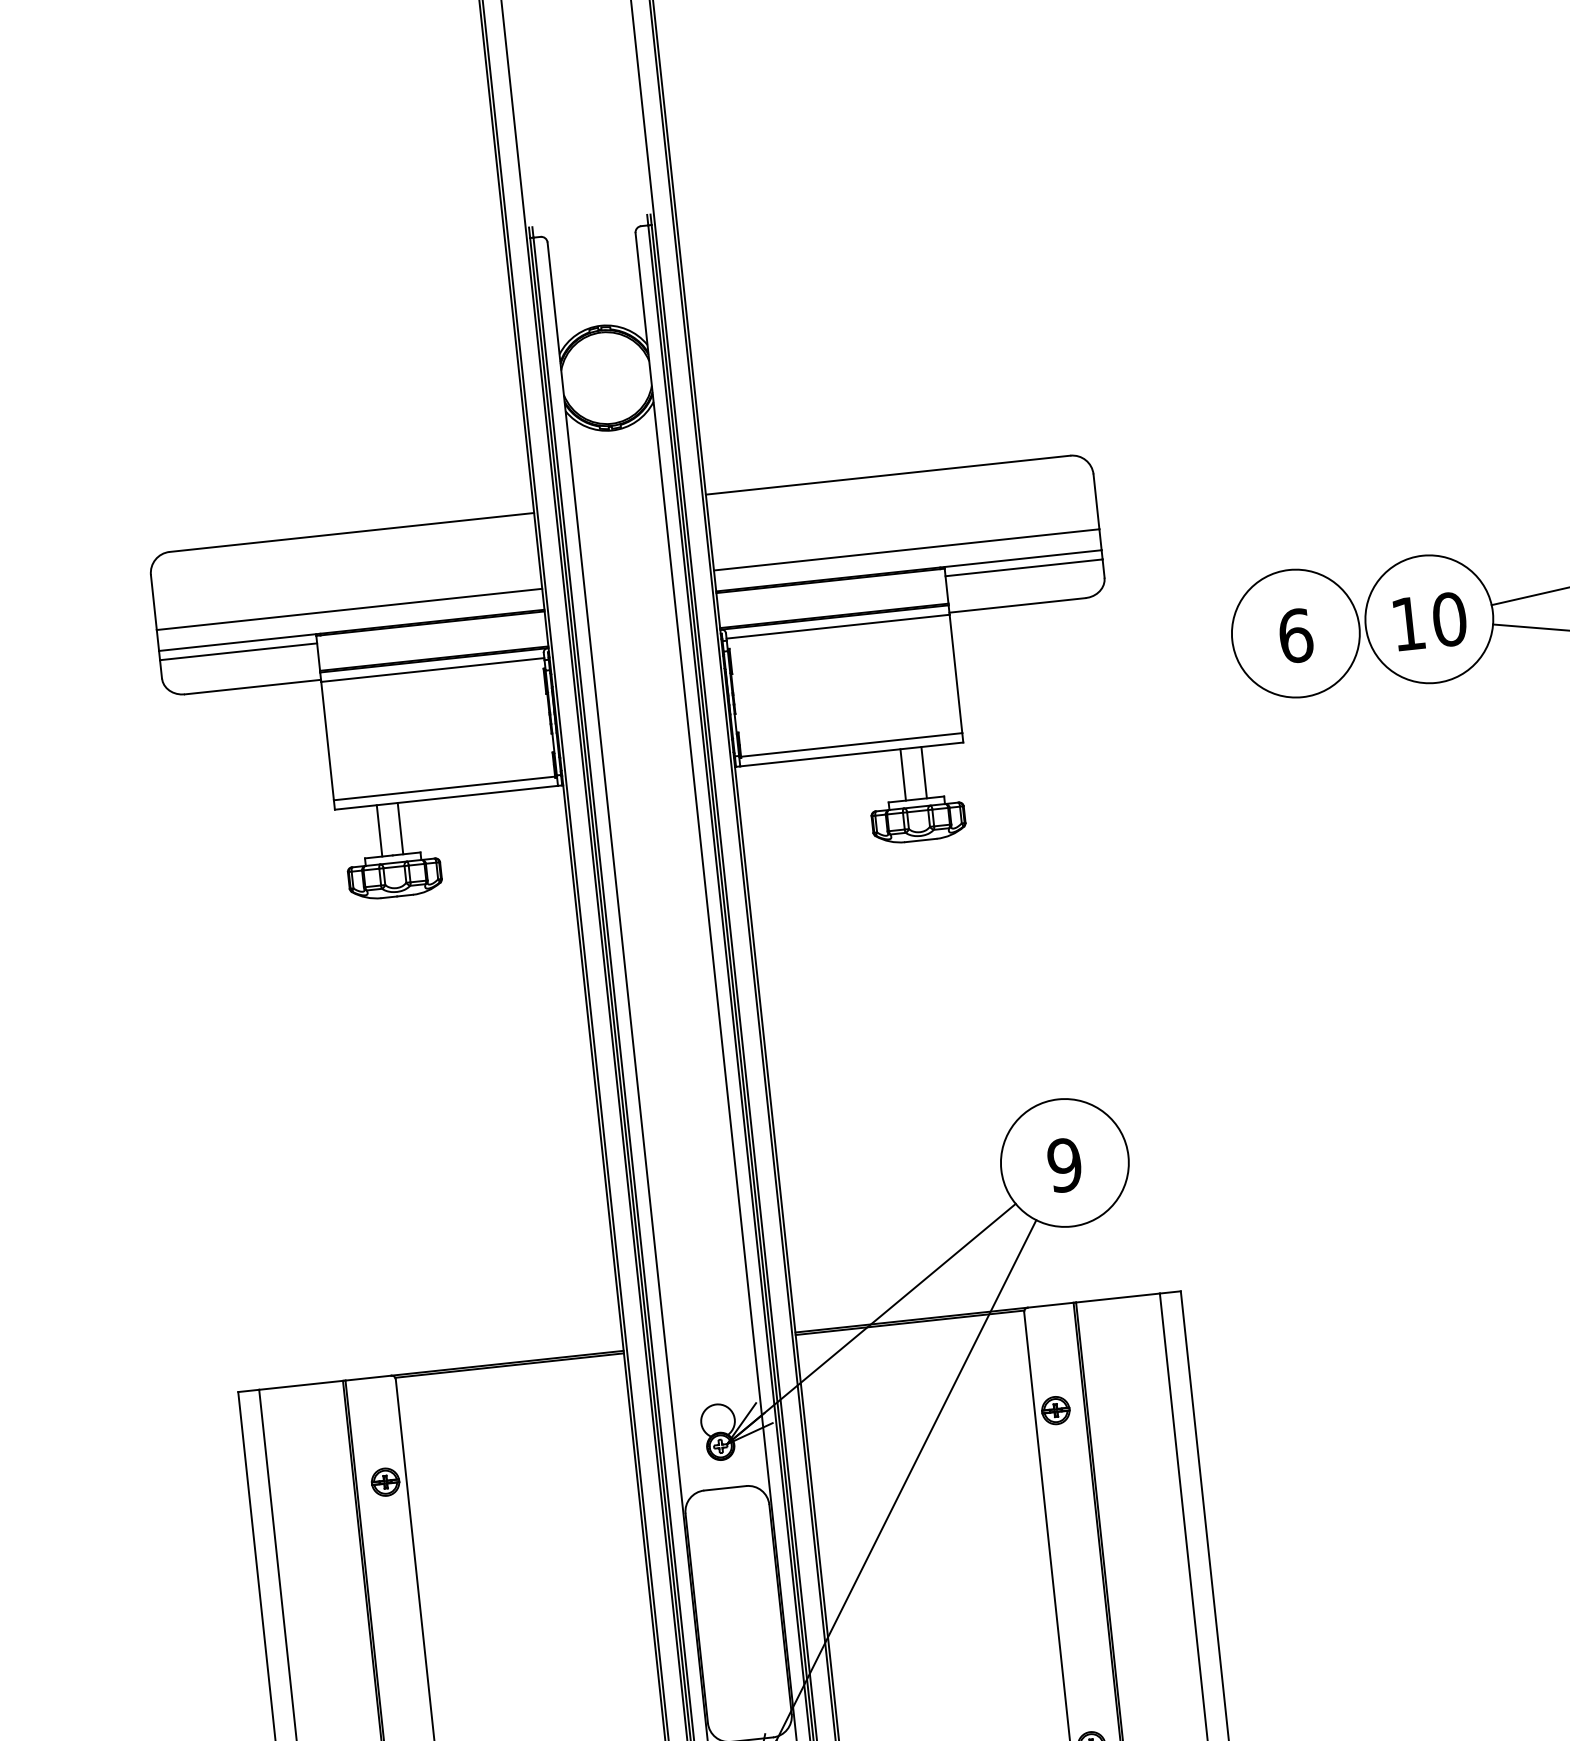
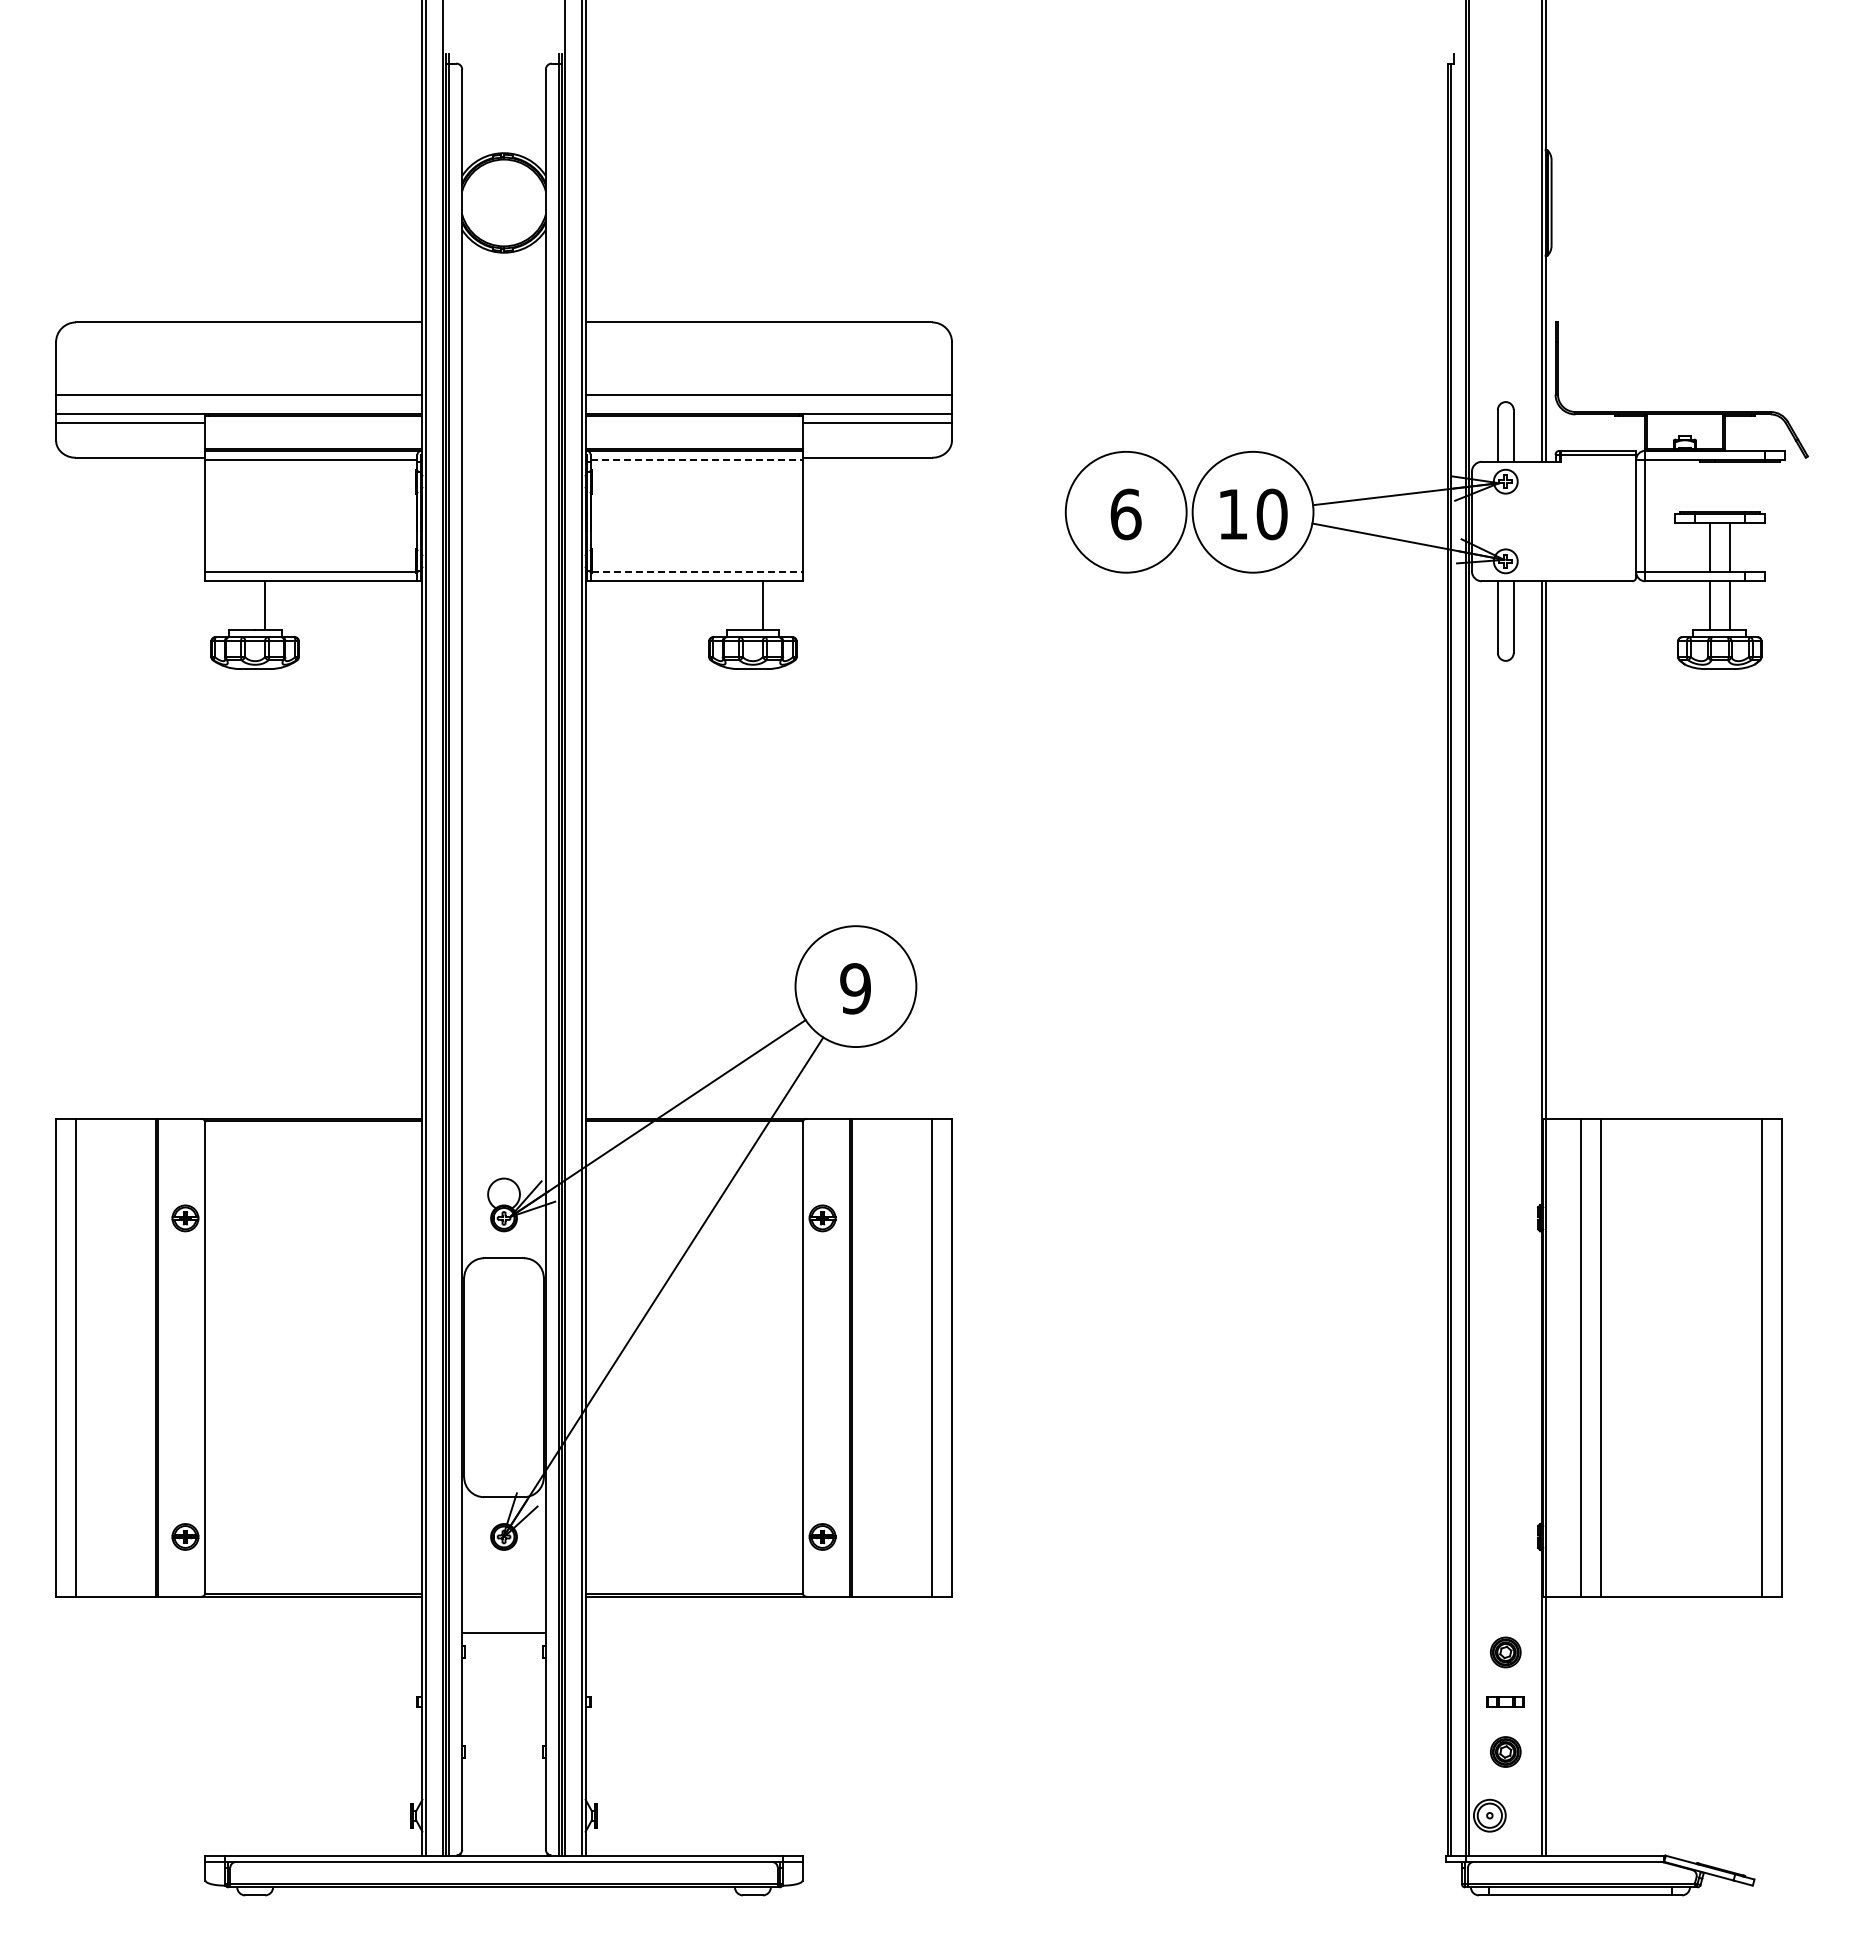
line: (838, 626) -> (697, 459), solid -> dashed
line: (852, 745) -> (698, 572), solid -> dashed
line: (902, 774) -> (742, 605), removed
line: (379, 830) -> (245, 605), removed

